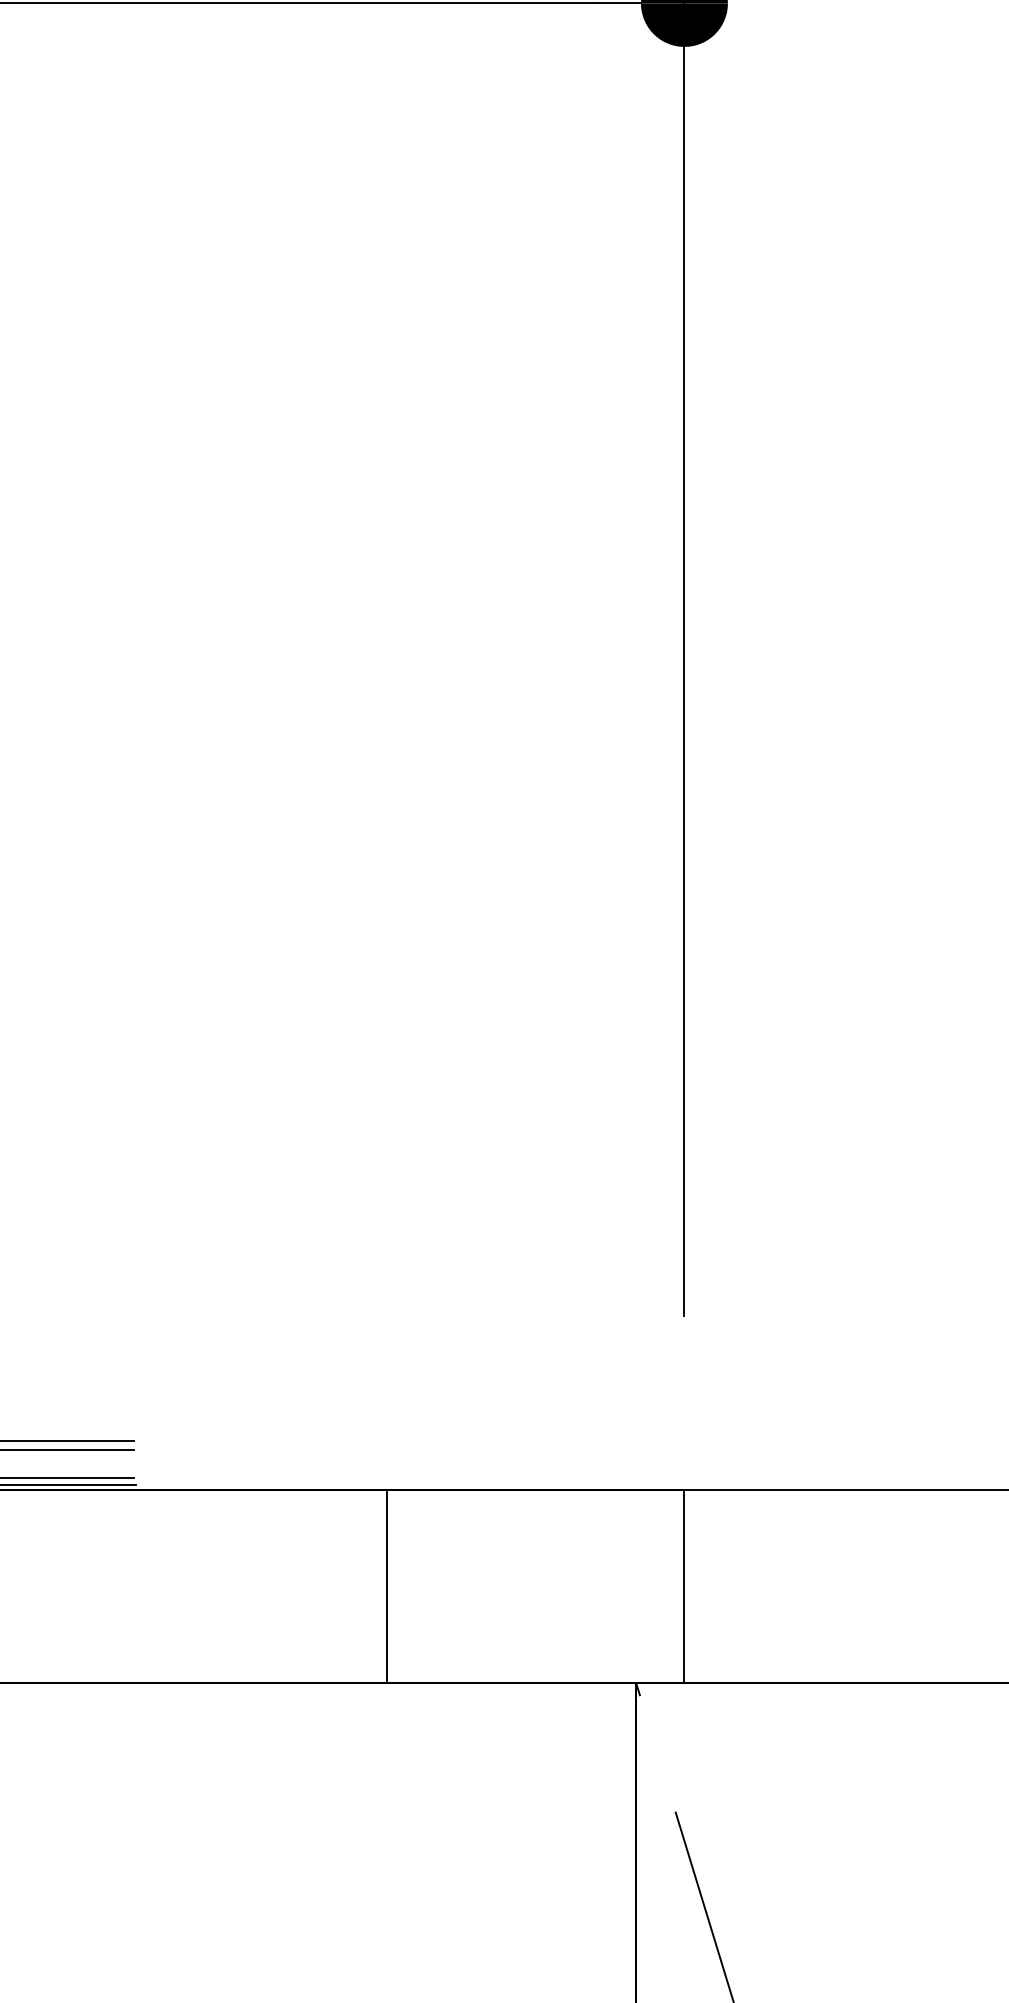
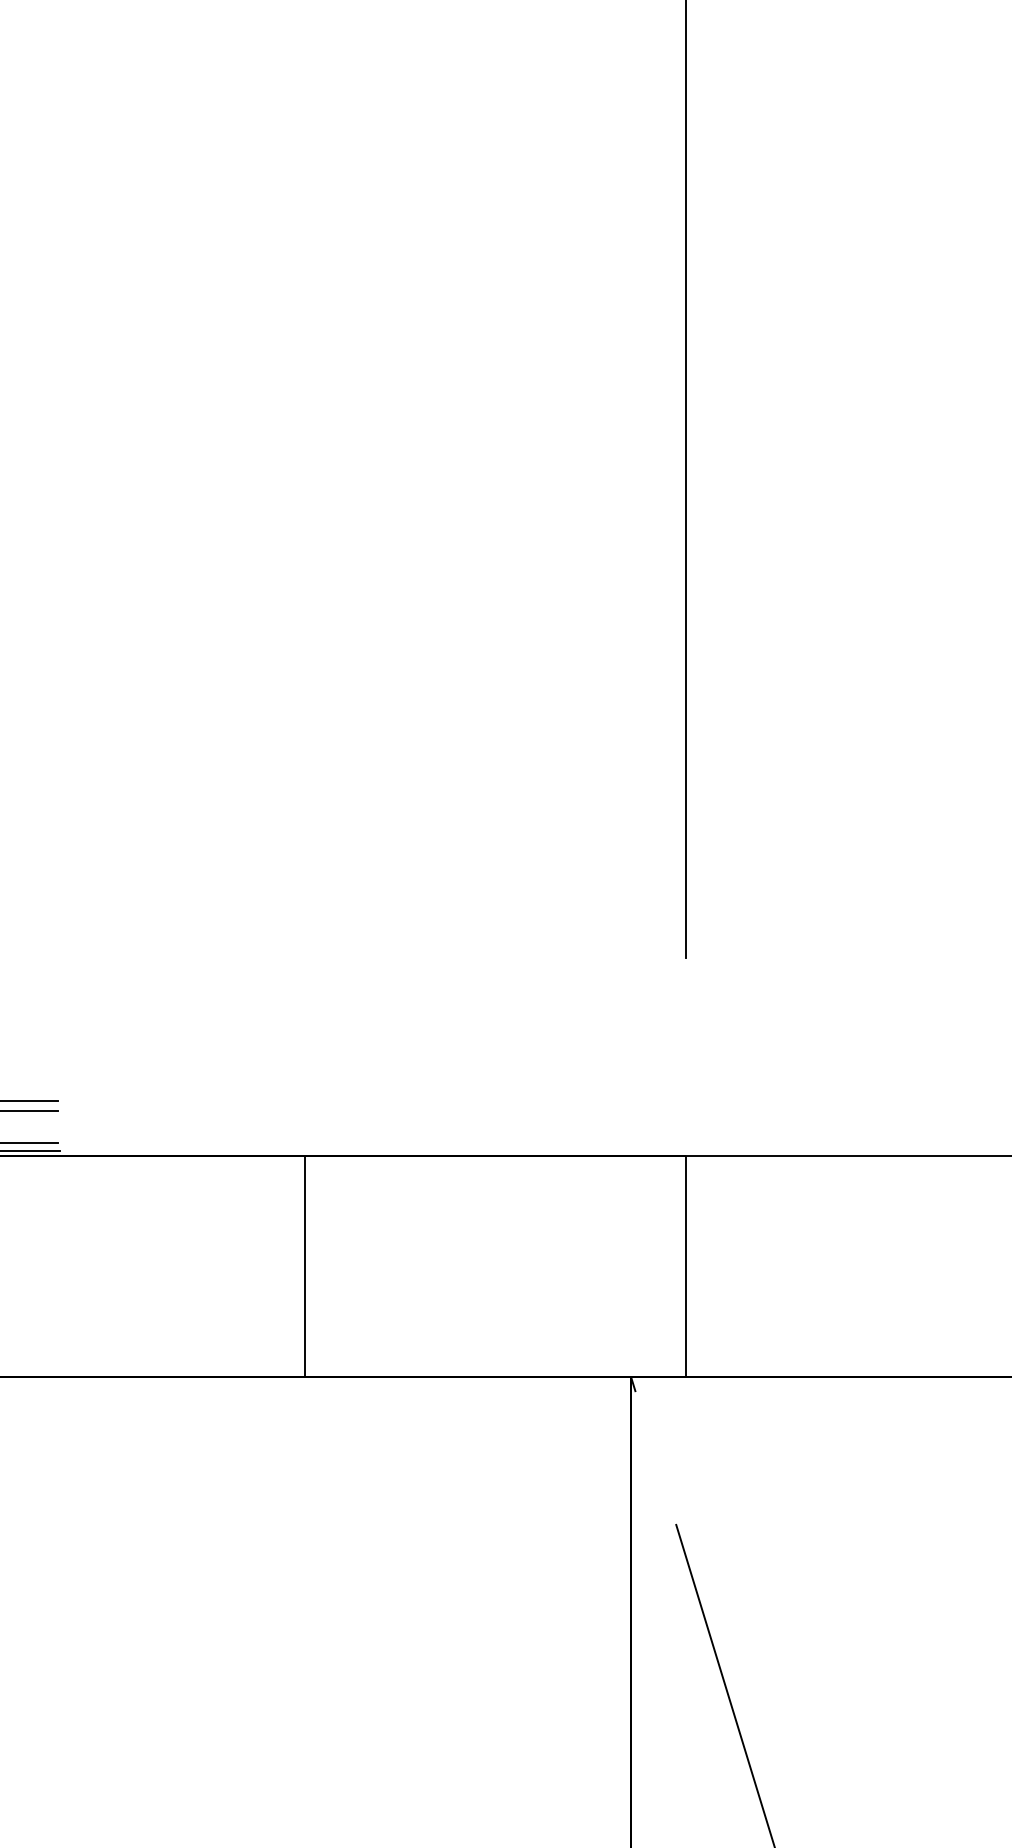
line: (387, 1585) -> (306, 1265), moved

